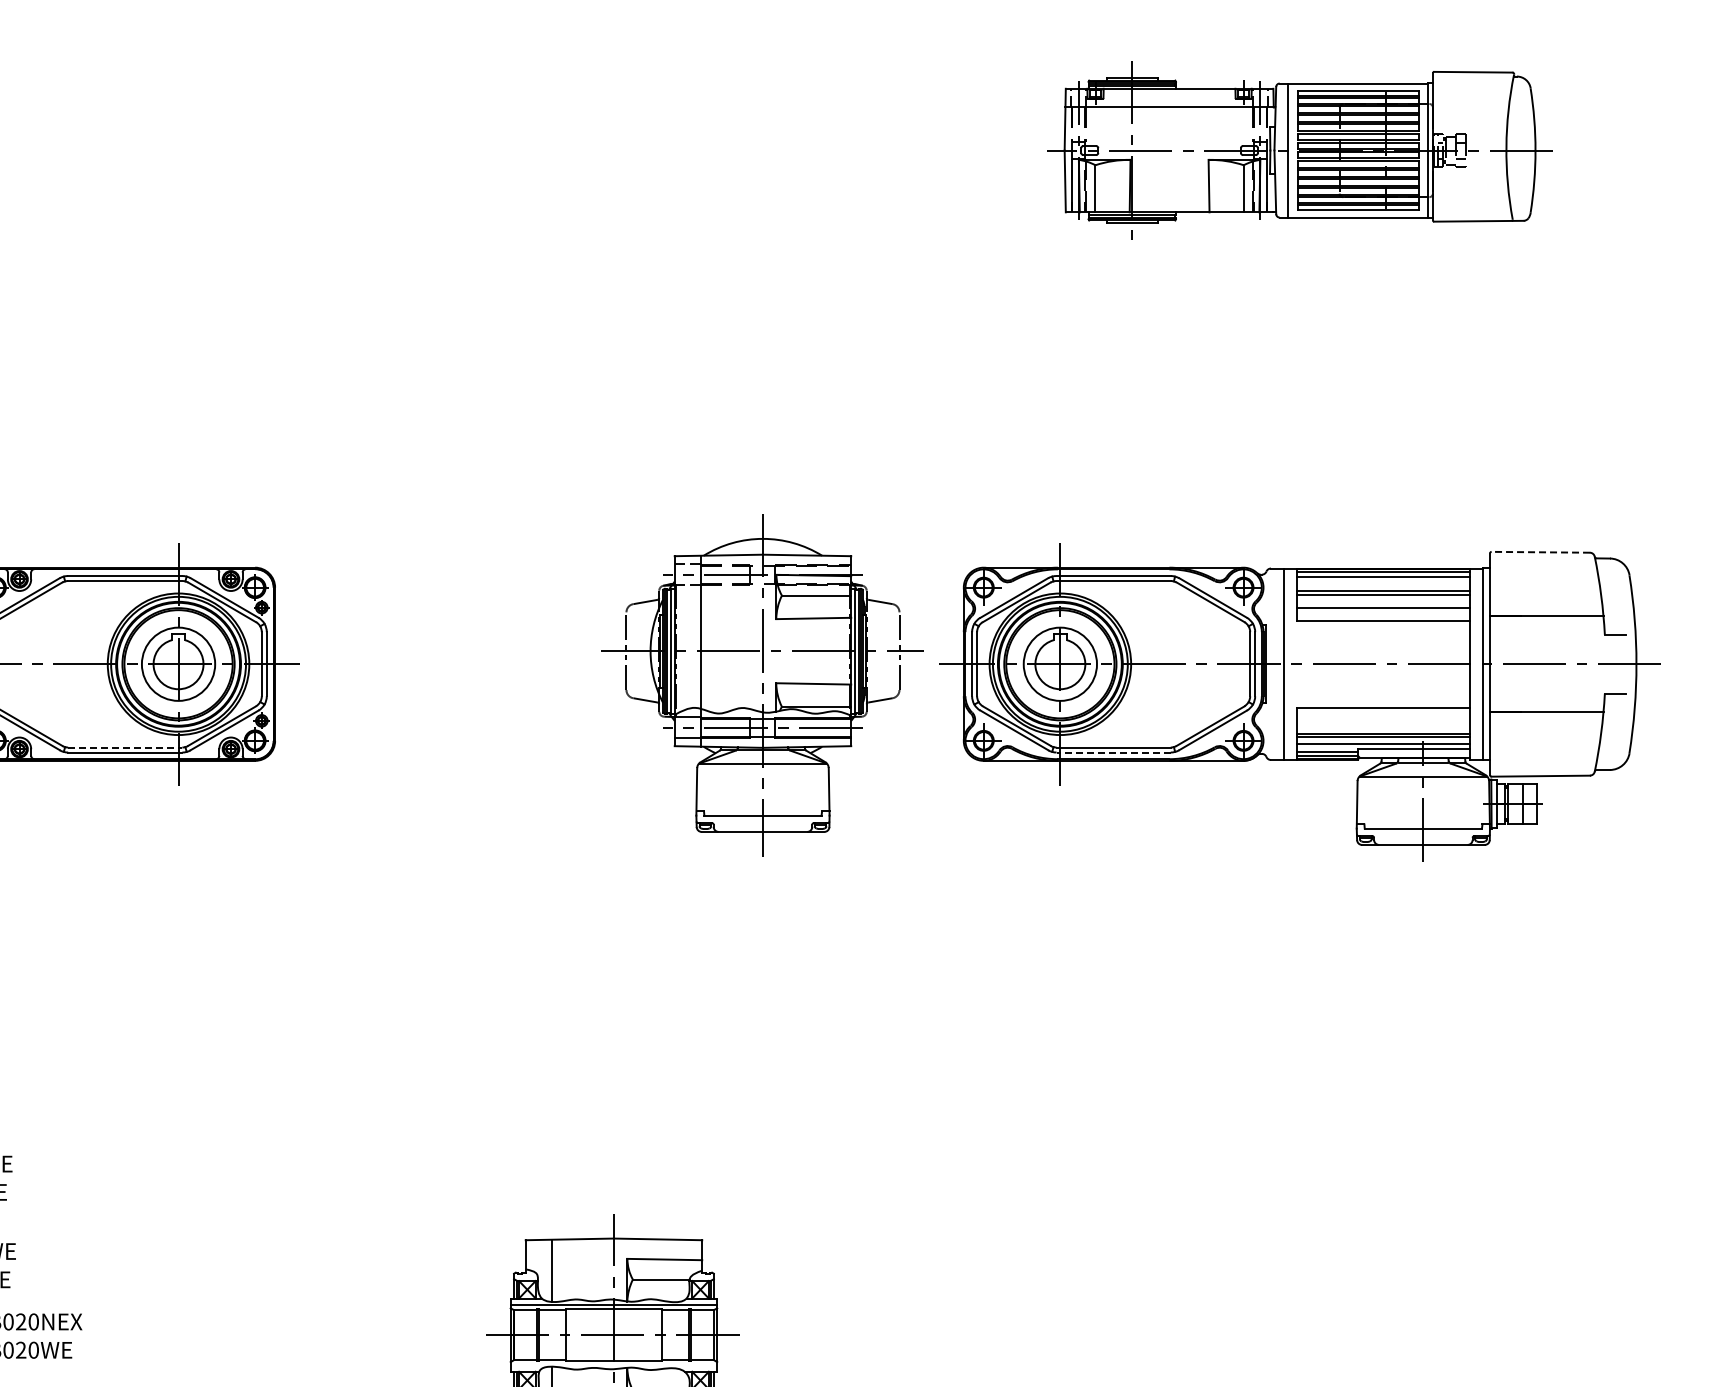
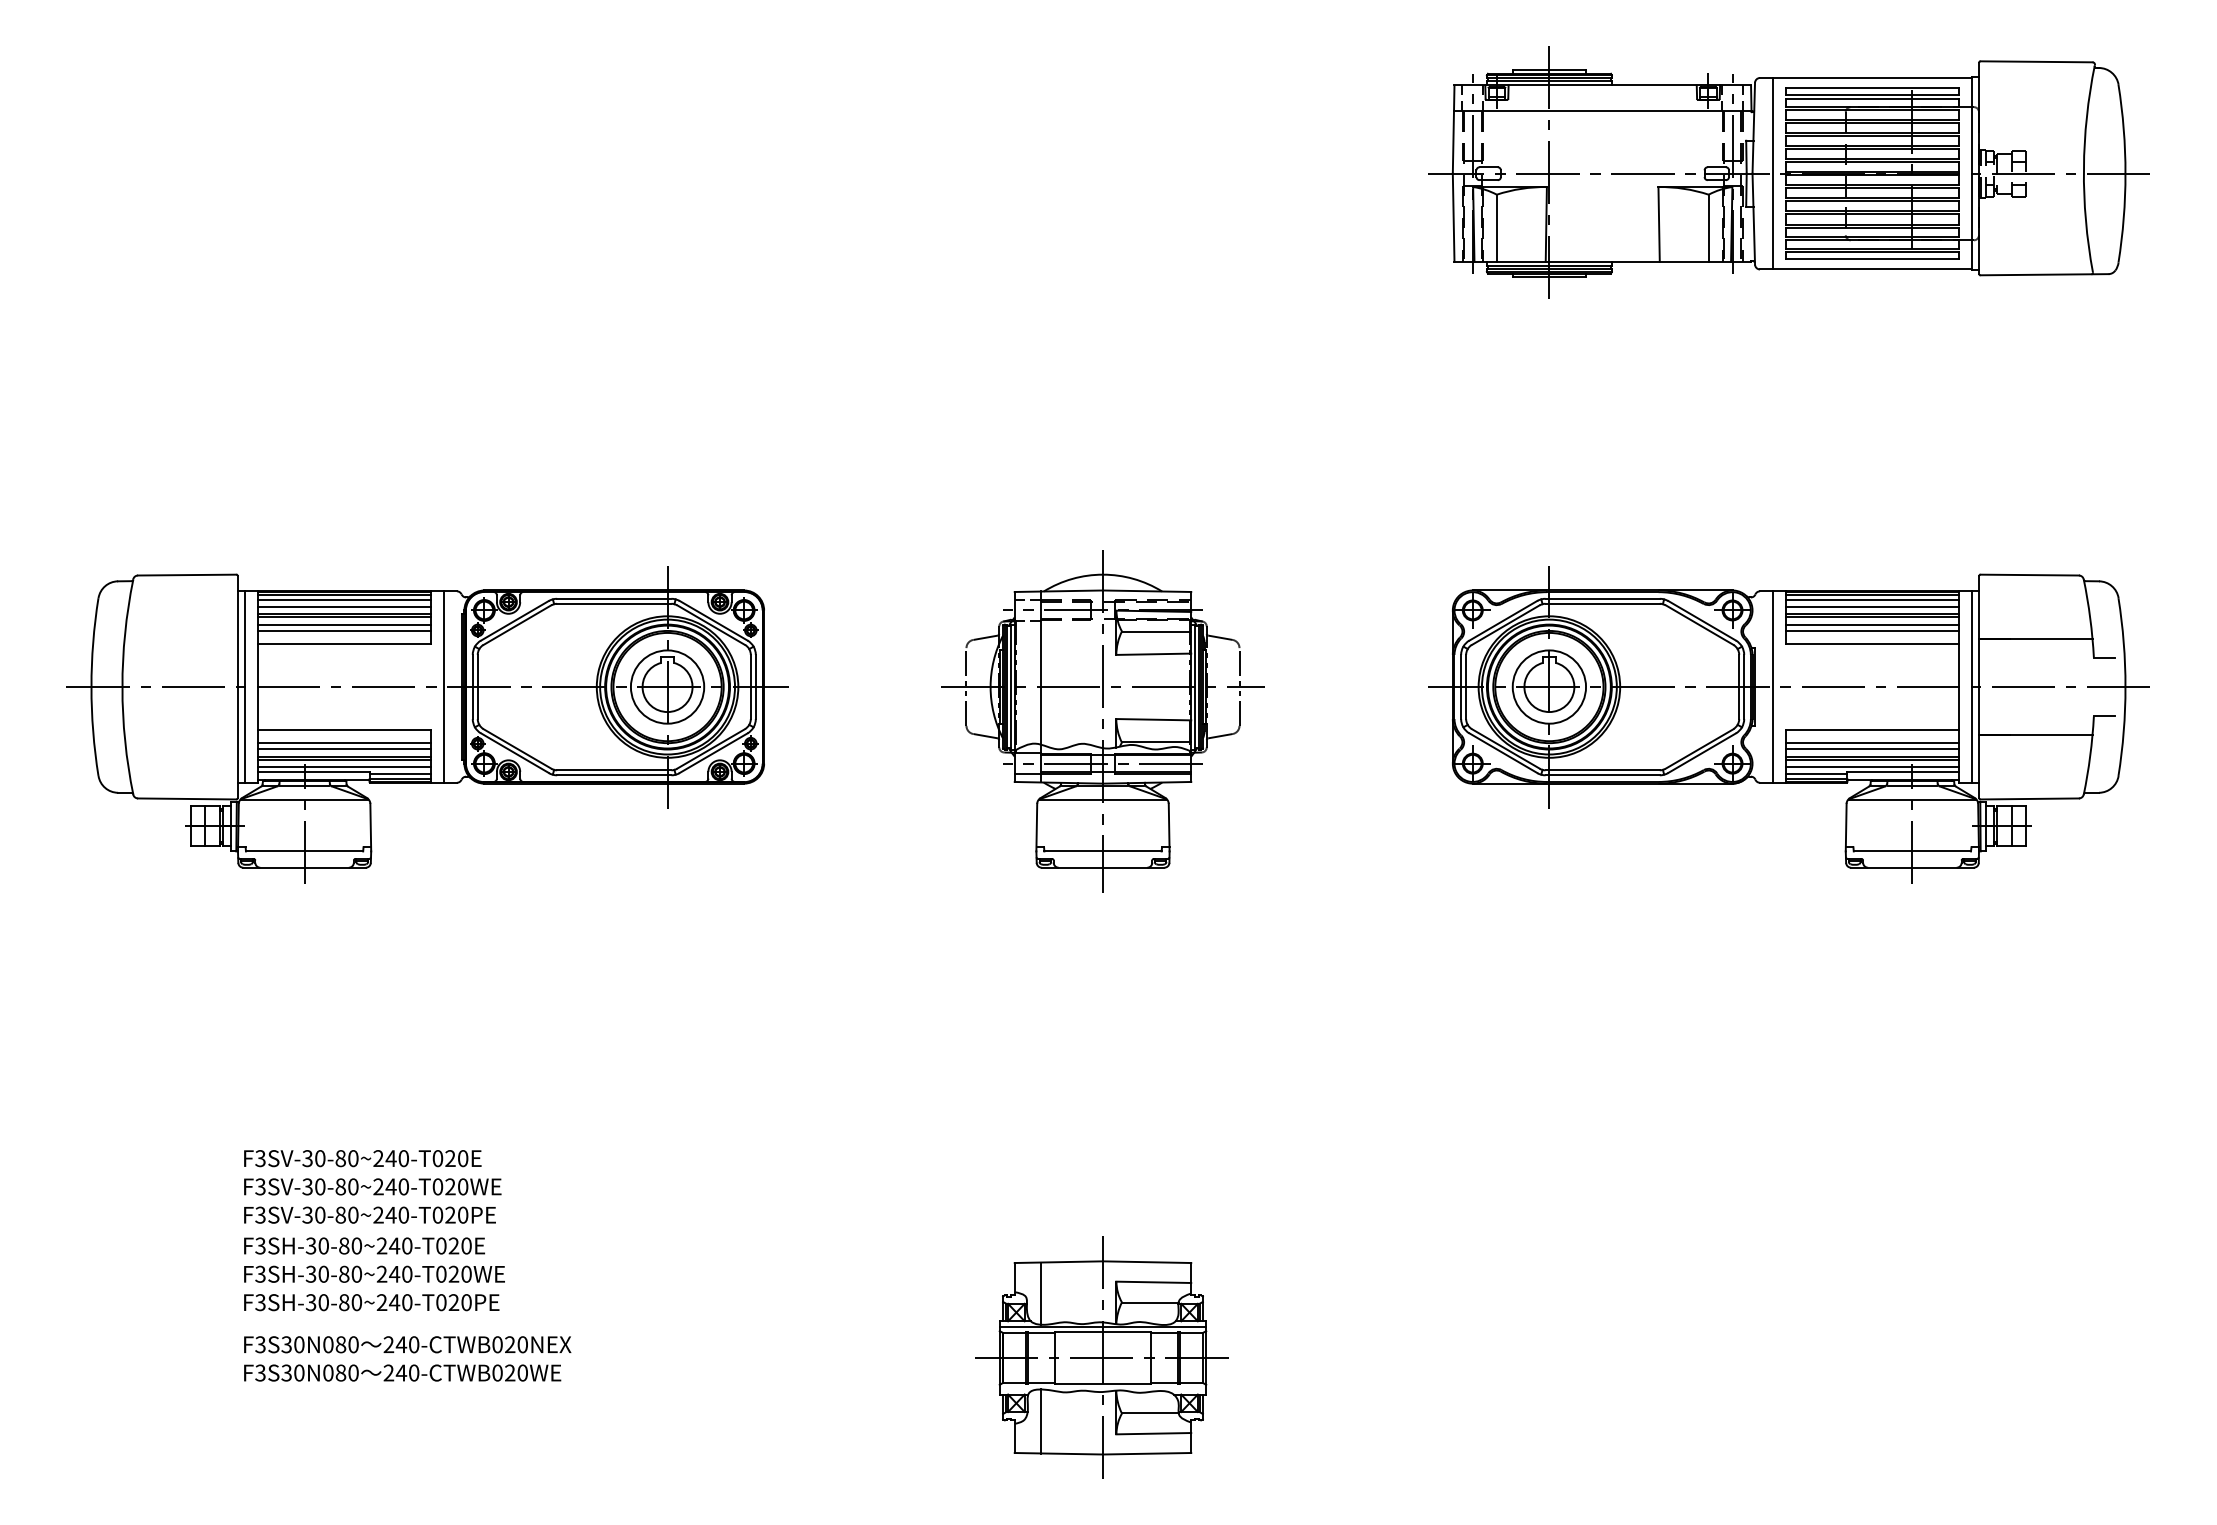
part: (1299, 149) -> (1788, 172), size x1.43
line: (1540, 552) -> (2029, 575), dashed -> solid
line: (1383, 584) -> (1872, 607), added
line: (1383, 602) -> (1872, 625), added
part: (762, 685) -> (1102, 721), moved
line: (1383, 720) -> (1872, 743), added
line: (1383, 725) -> (1872, 748), added
line: (125, 747) -> (614, 770), dashed -> solid
line: (1113, 752) -> (1602, 775), dashed -> solid

